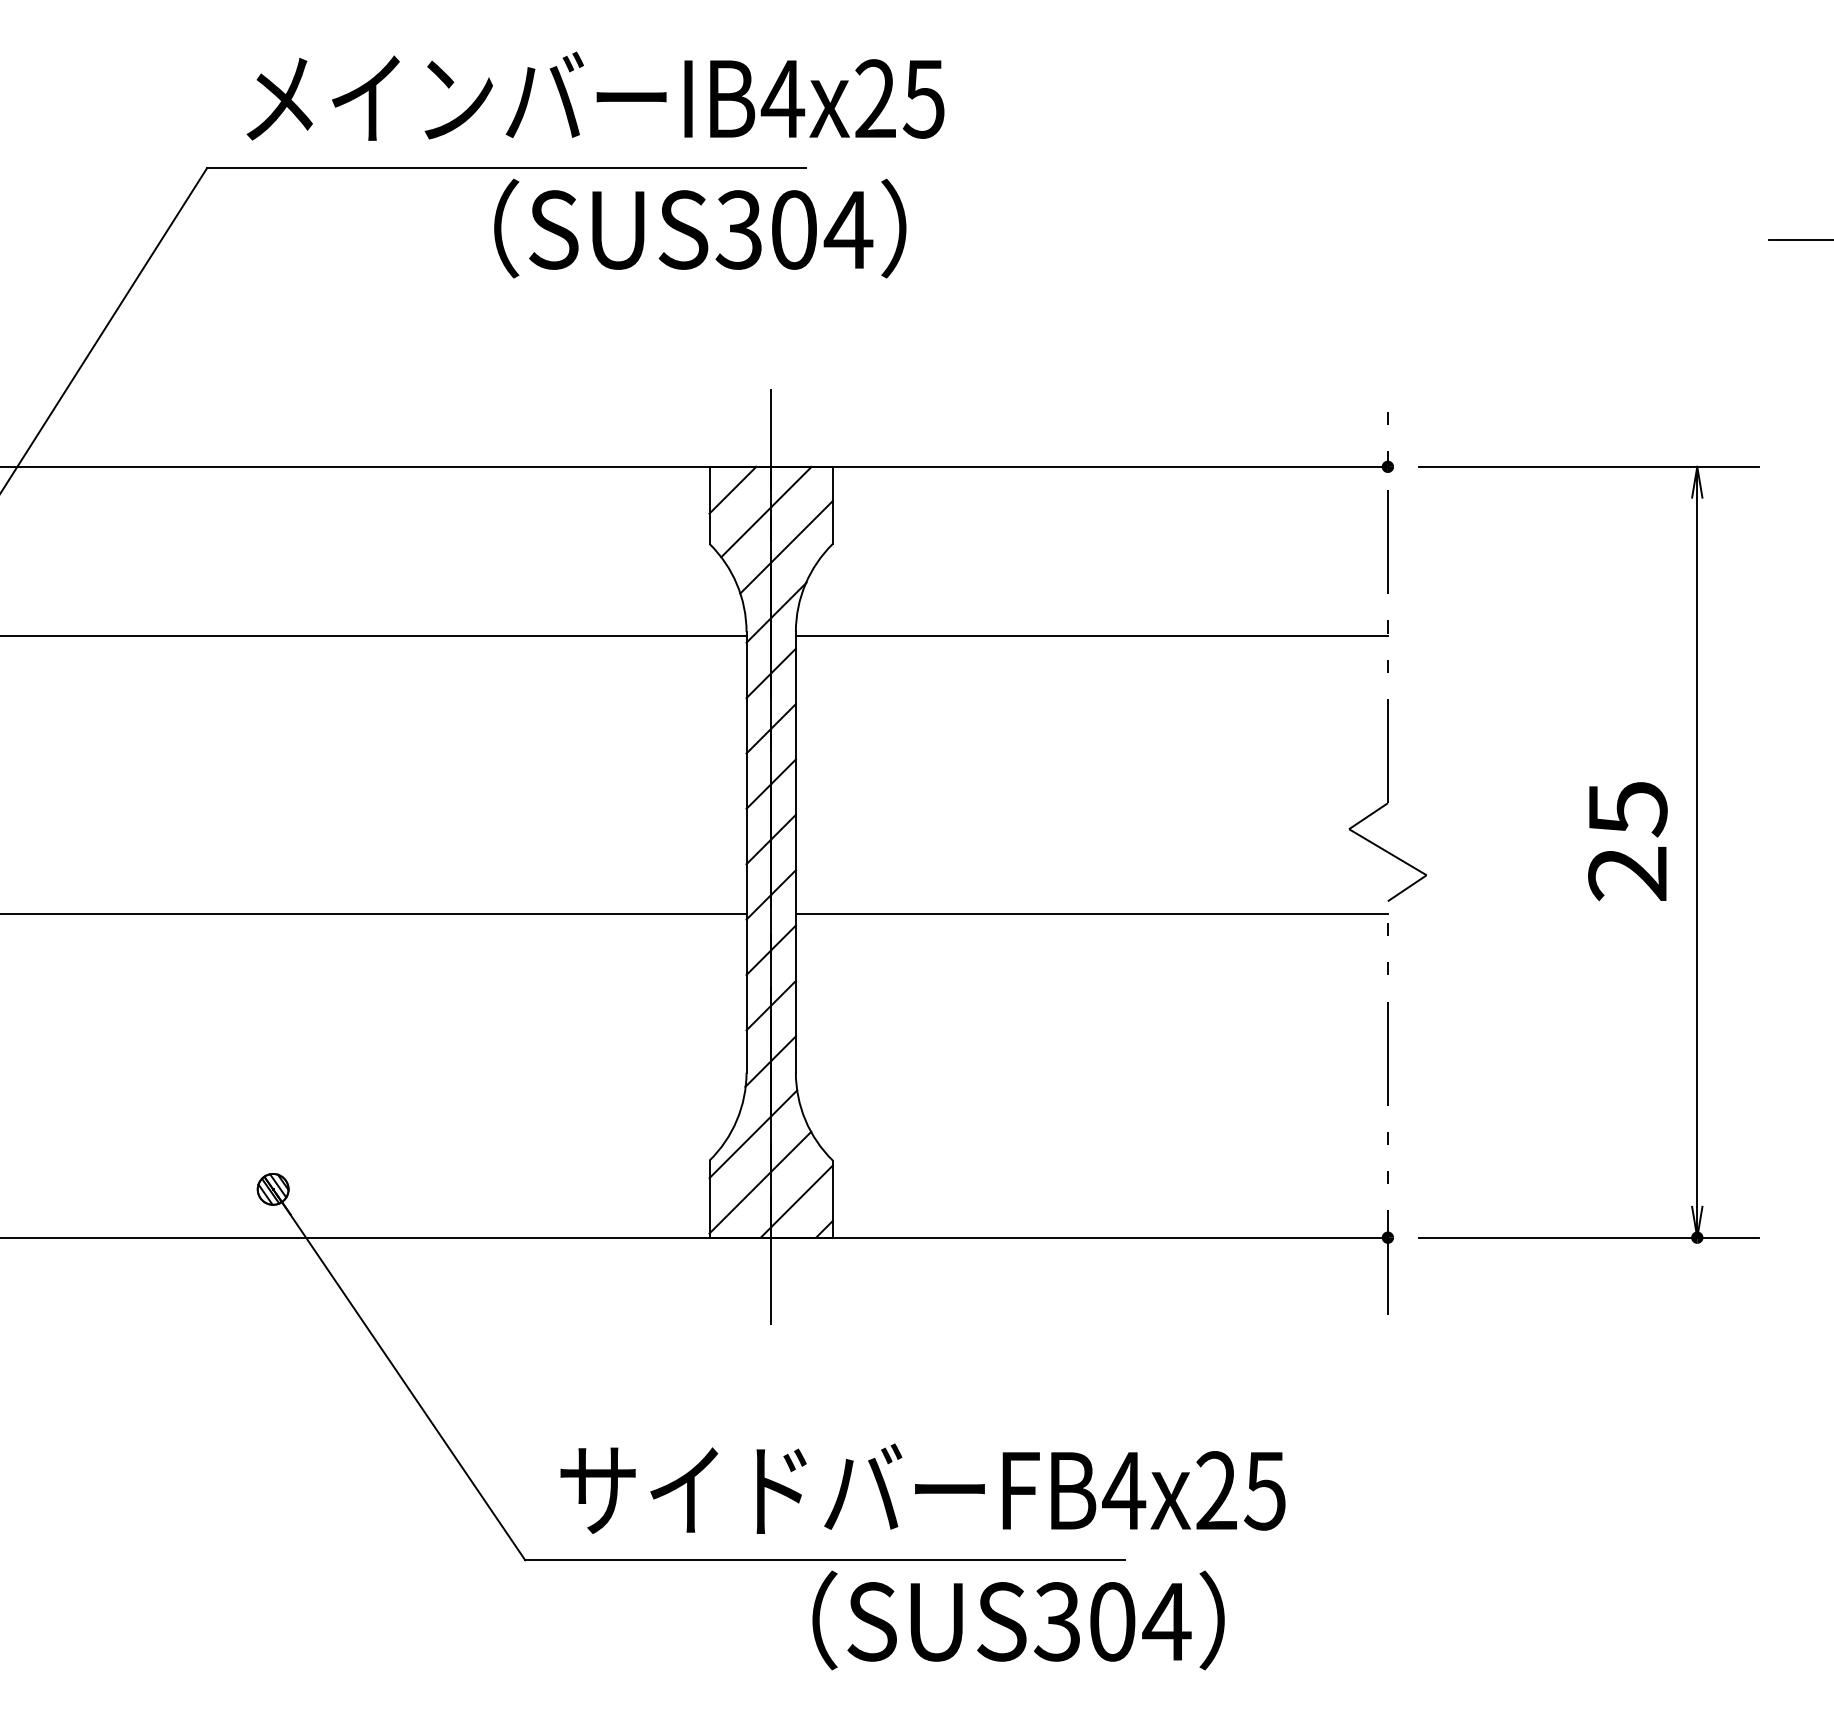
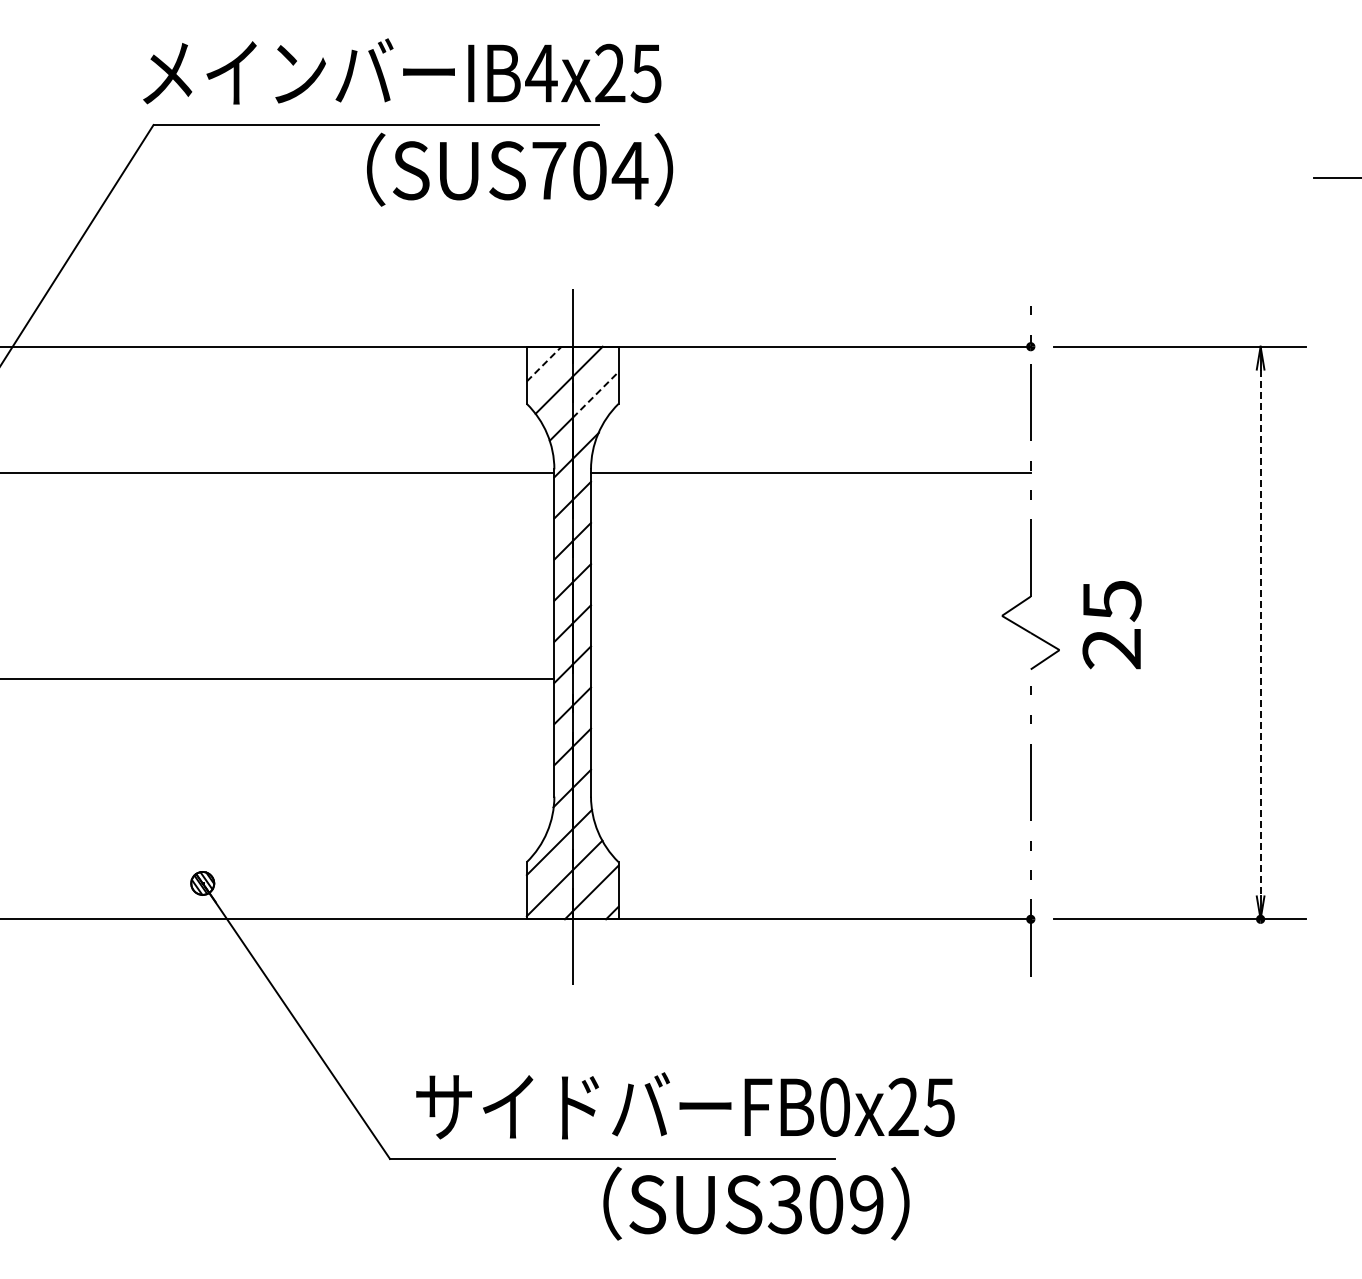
text: (595, 96) -> (402, 71), moved
text: (738, 229) -> (548, 170), SUS304 -> SUS704
line: (733, 490) -> (544, 364), solid -> dashed
line: (801, 531) -> (595, 394), solid -> dashed
text: (1627, 842) -> (1111, 625), moved
line: (1697, 852) -> (1260, 633), solid -> dashed
line: (1091, 913) -> (810, 678), removed
text: (1123, 1489) -> (834, 1106), FB4x25 -> FB0x25
text: (1166, 1621) -> (866, 1204), SUS304 -> SUS309

